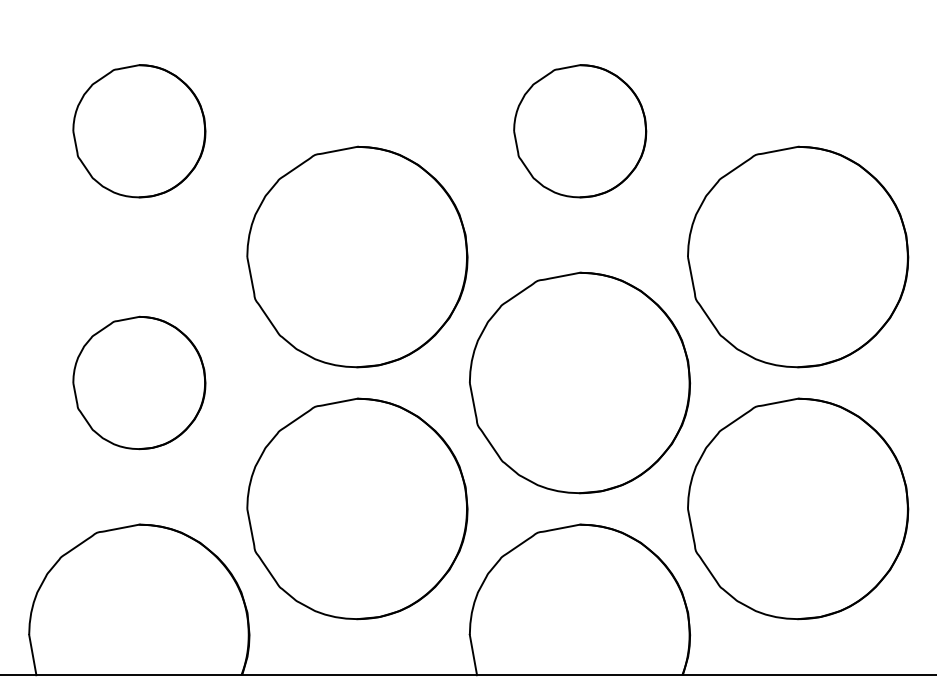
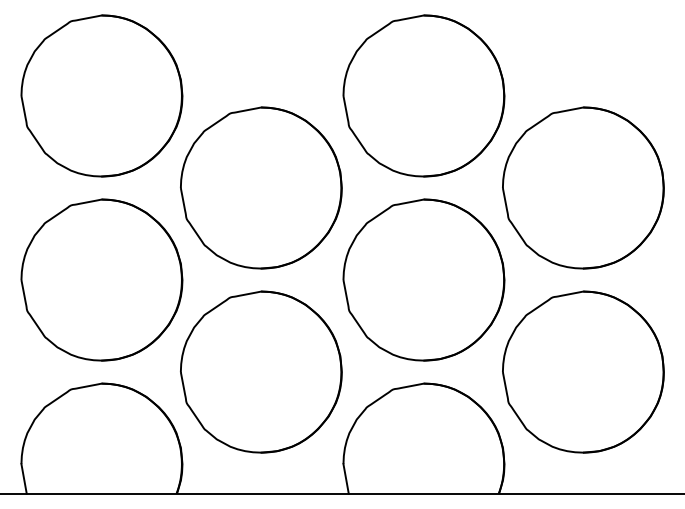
part: (139, 131) -> (102, 96), size x1.67
part: (580, 131) -> (424, 96), size x1.67
part: (139, 382) -> (102, 279), size x1.67

